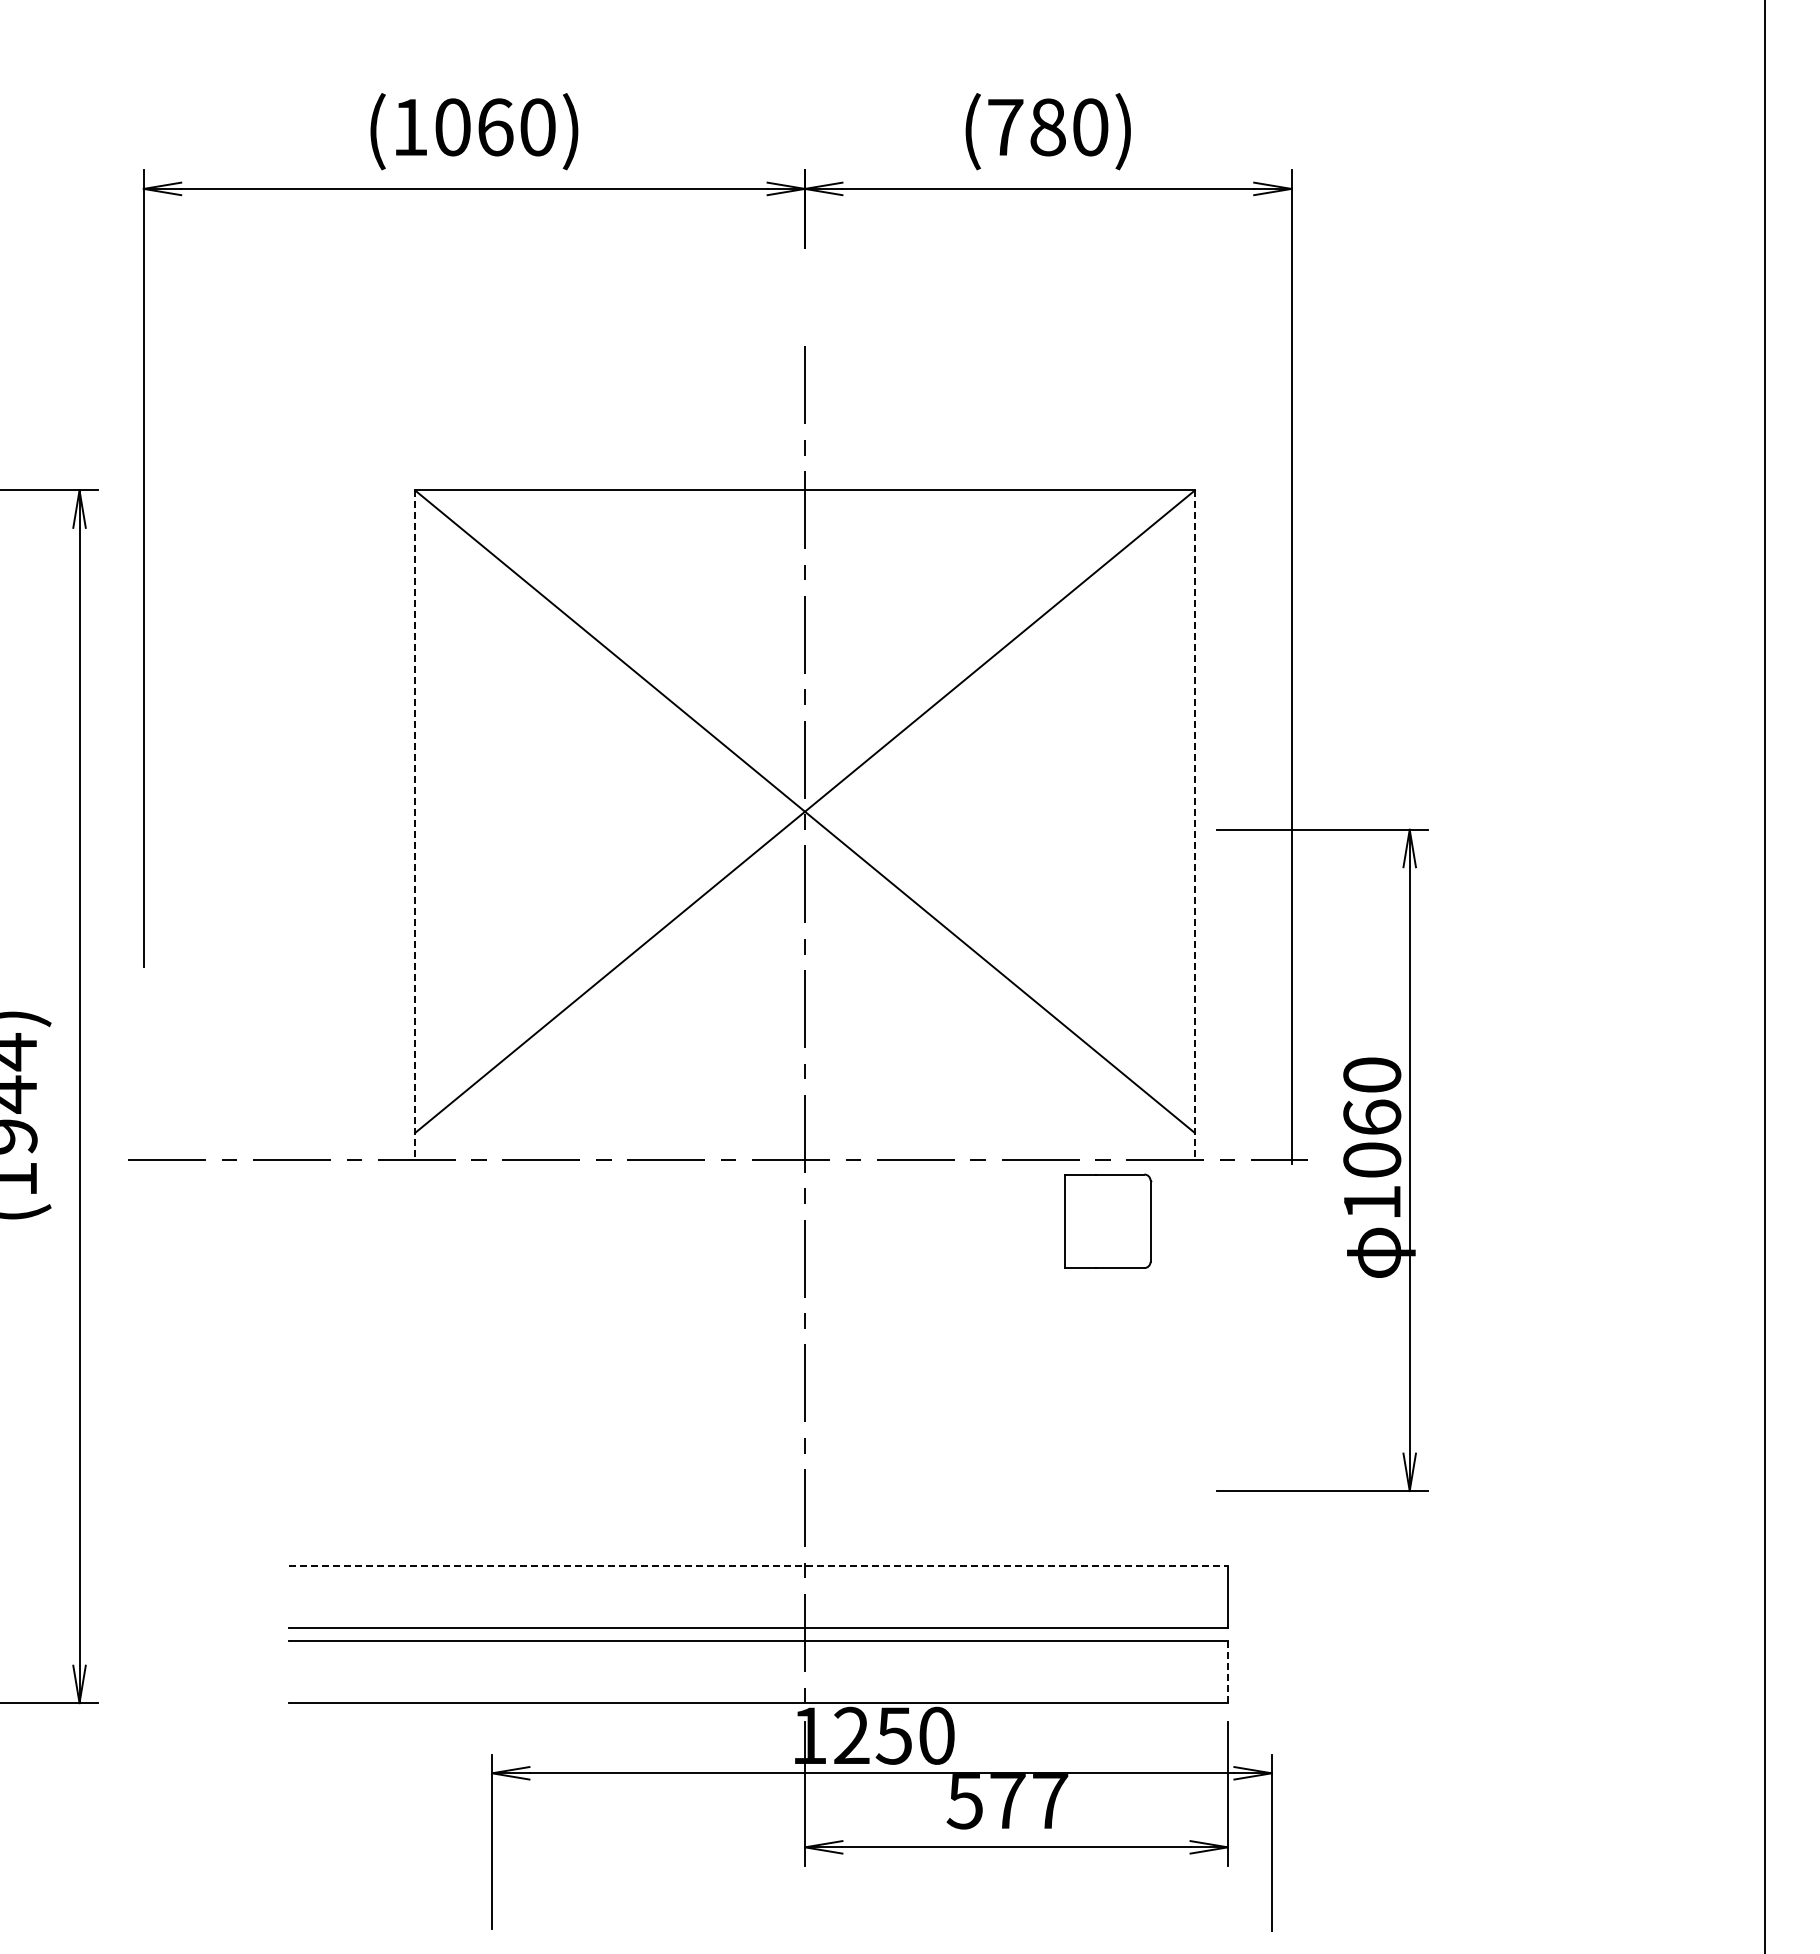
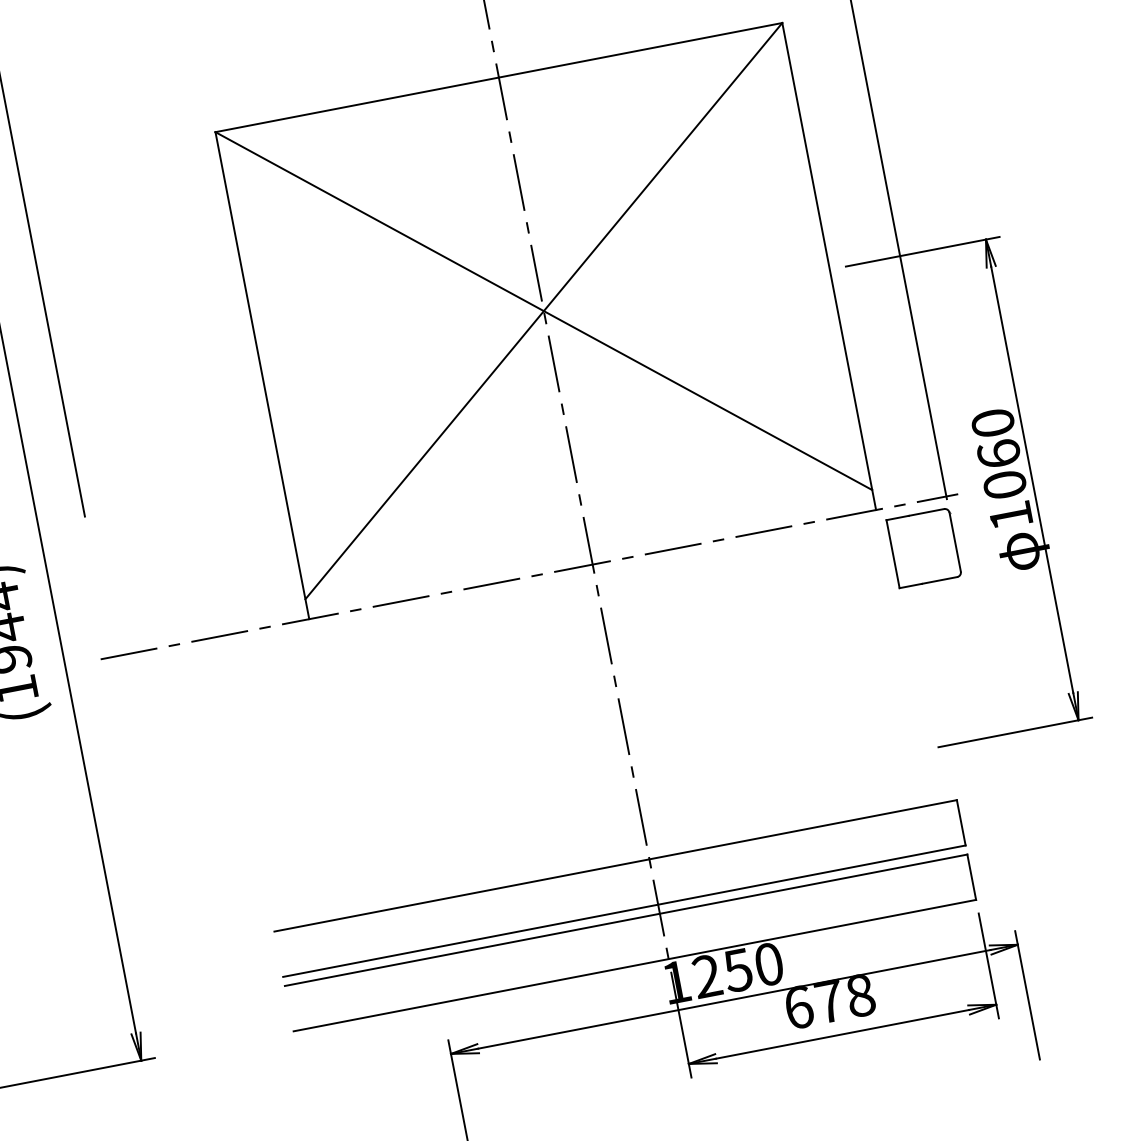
line: (415, 825) -> (262, 375), dashed -> solid
line: (1194, 825) -> (828, 266), dashed -> solid
part: (1108, 1220) -> (924, 547), moved
line: (759, 1565) -> (616, 865), dashed -> solid
line: (1227, 1672) -> (971, 877), dashed -> solid
text: (1007, 1800) -> (829, 1001), 577 -> 678

